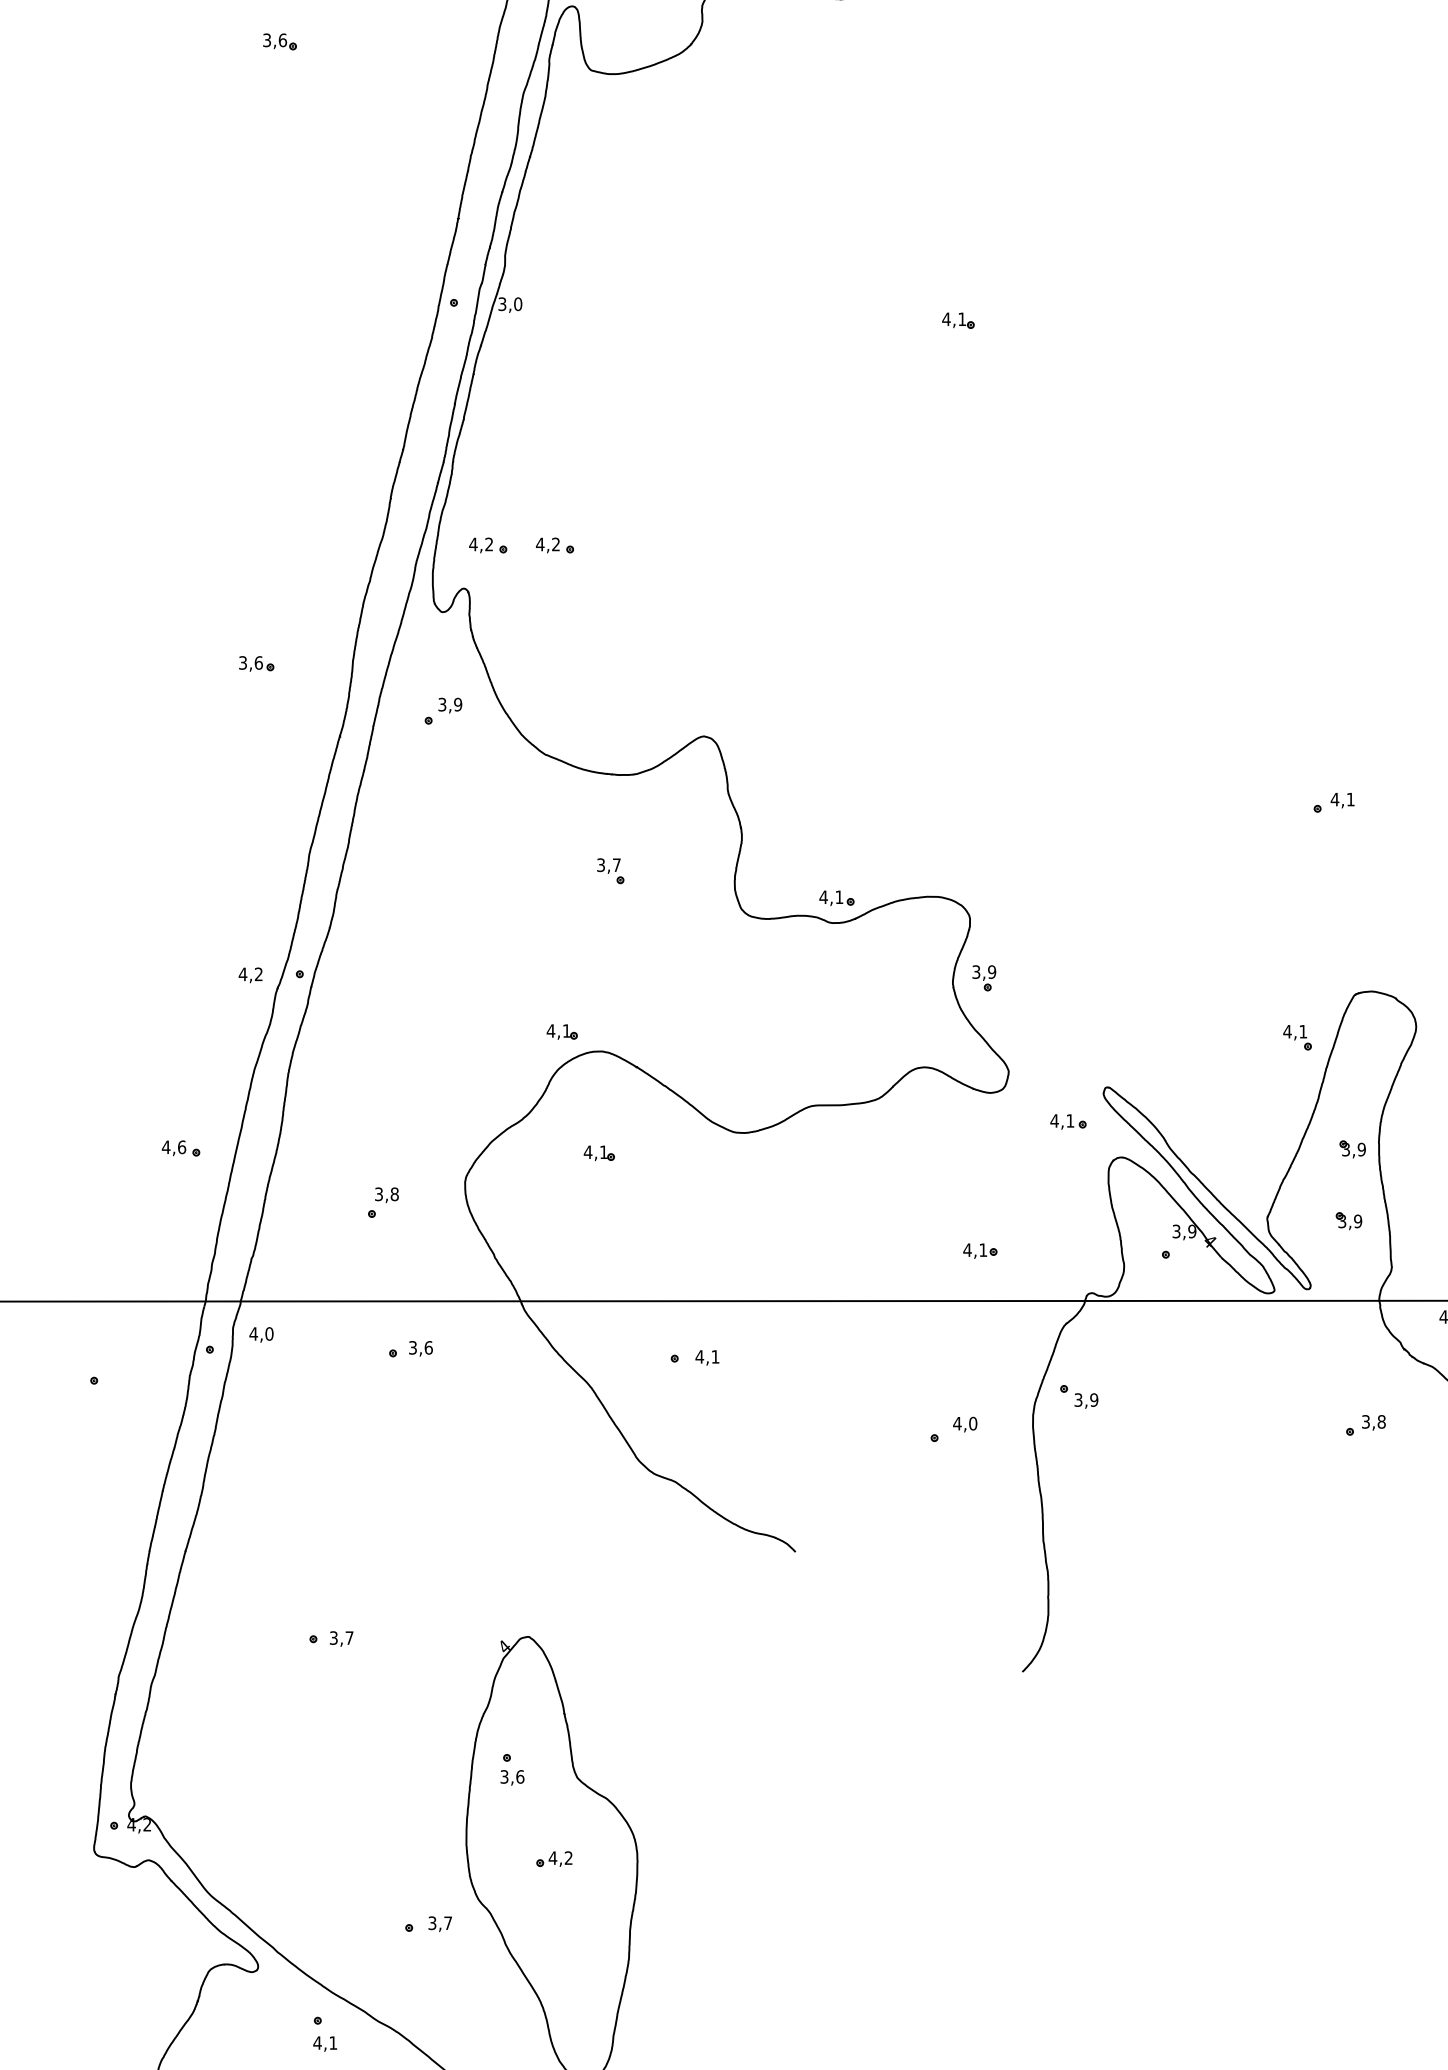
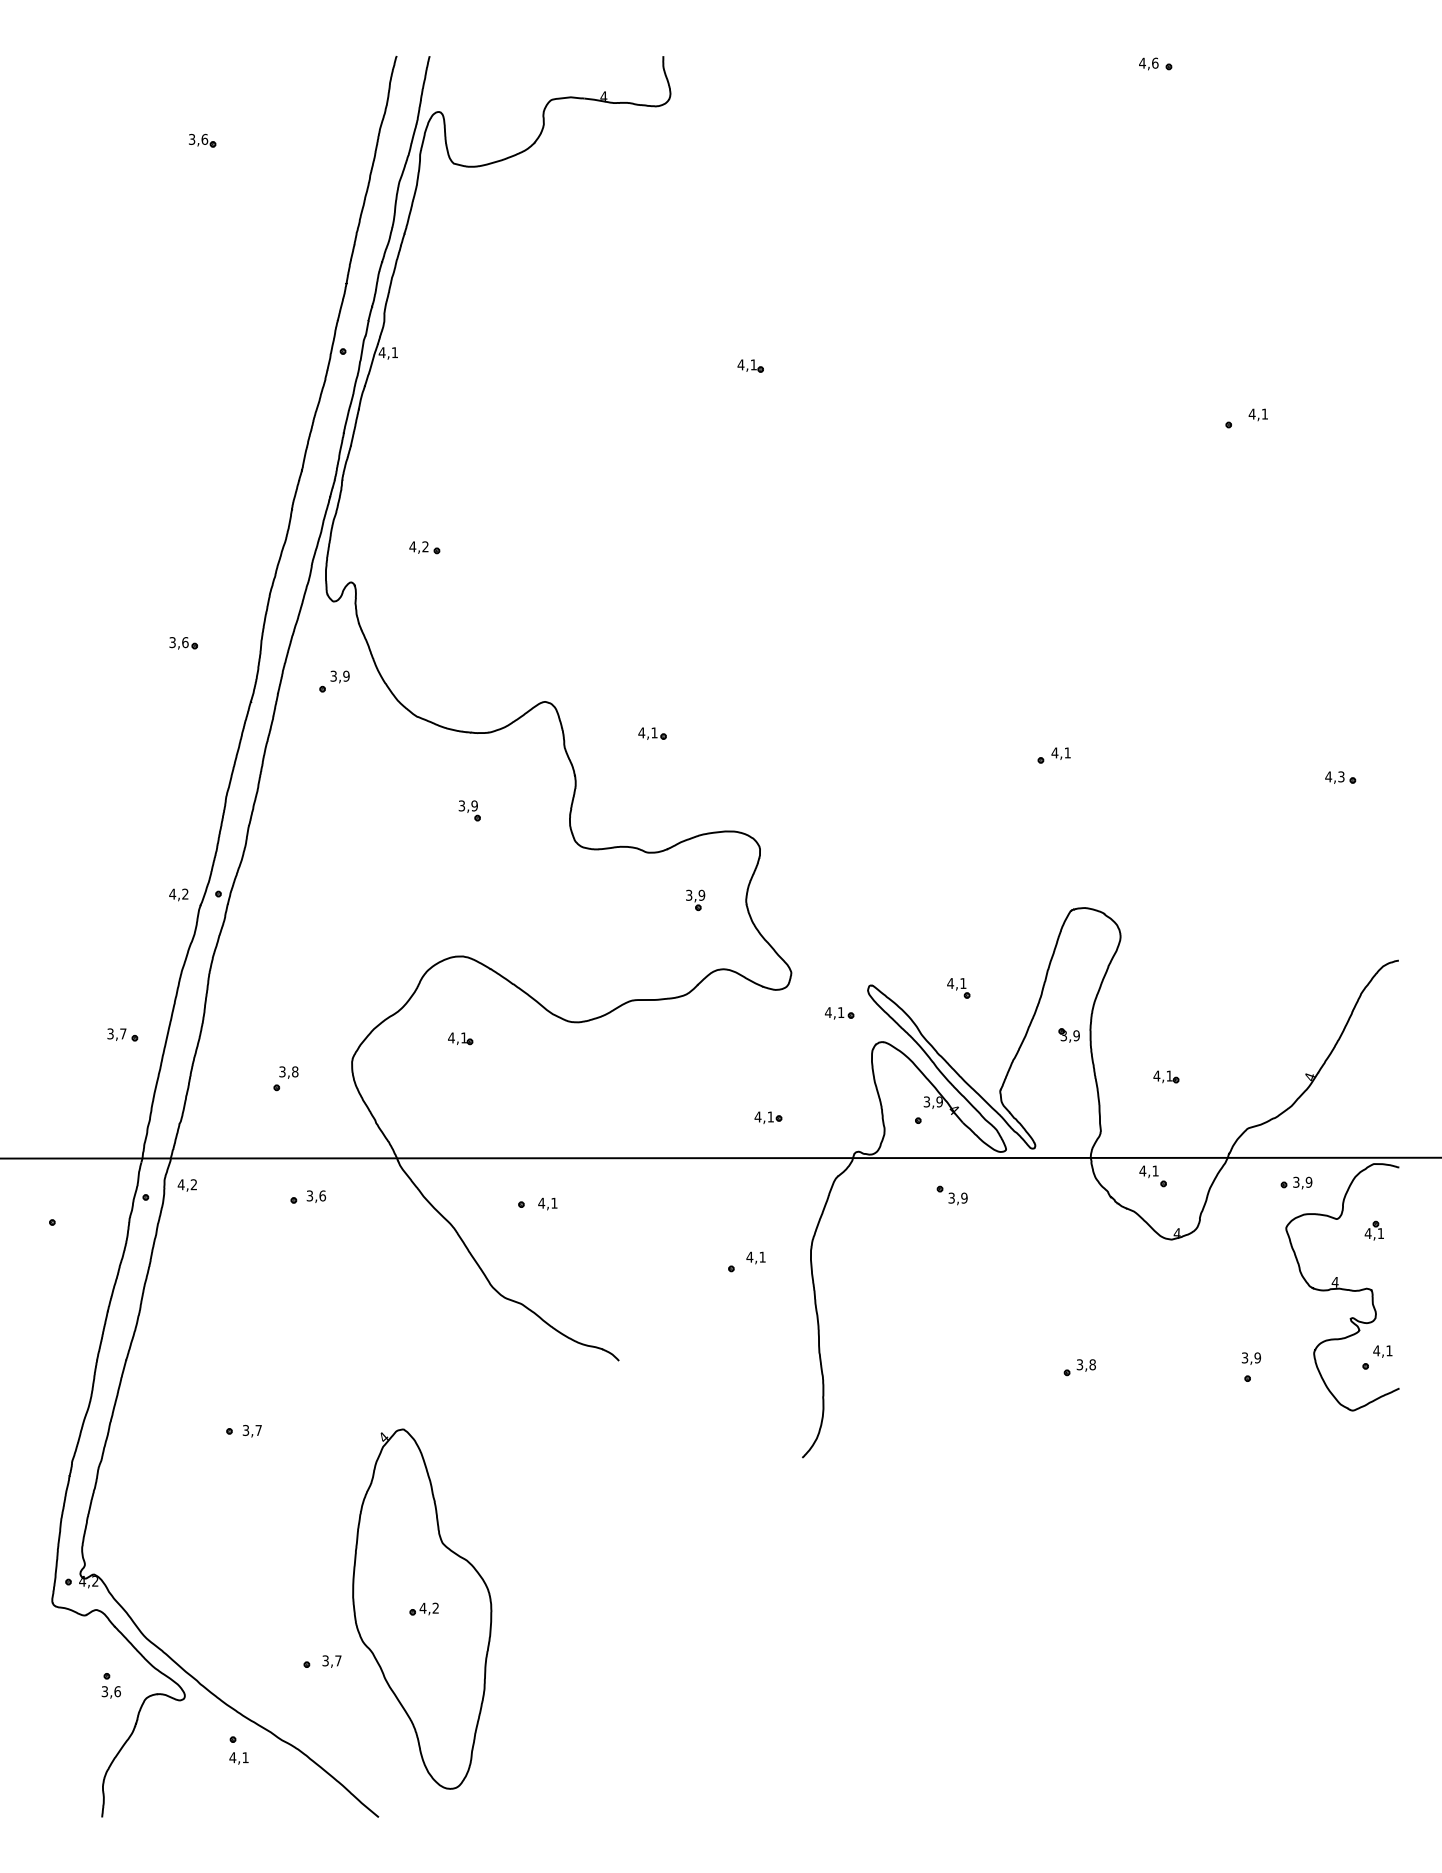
text: (510, 303) -> (388, 352), 3,0 -> 4,1
part: (487, 545) -> (370, 547), removed
text: (616, 864) -> (474, 805), 3,7 -> 3,9
part: (836, 898) -> (652, 733), moved
part: (984, 978) -> (695, 900), moved
part: (562, 1031) -> (430, 940), removed
part: (1297, 1037) -> (958, 988), moved
text: (173, 1146) -> (116, 1033), 4,6 -> 3,7
part: (1348, 1221) -> (1065, 1093), removed
text: (268, 1333) -> (193, 1184), 4,0 -> 4,2
part: (1078, 1396) -> (951, 1195), moved
text: (973, 1422) -> (762, 1256), 4,0 -> 4,1
part: (1365, 1425) -> (1079, 1367), moved
part: (511, 1769) -> (110, 1685), moved

